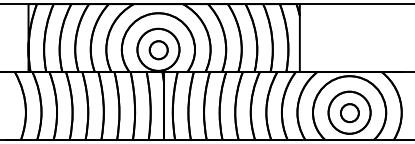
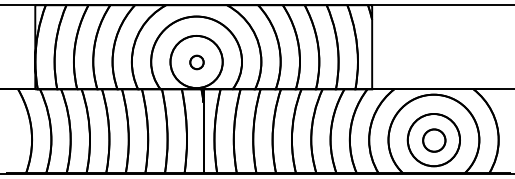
part: (158, 50) -> (196, 62), size x0.6

